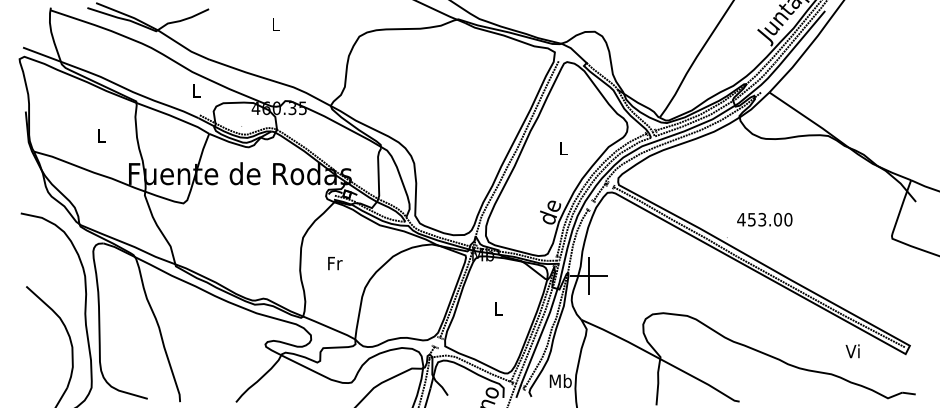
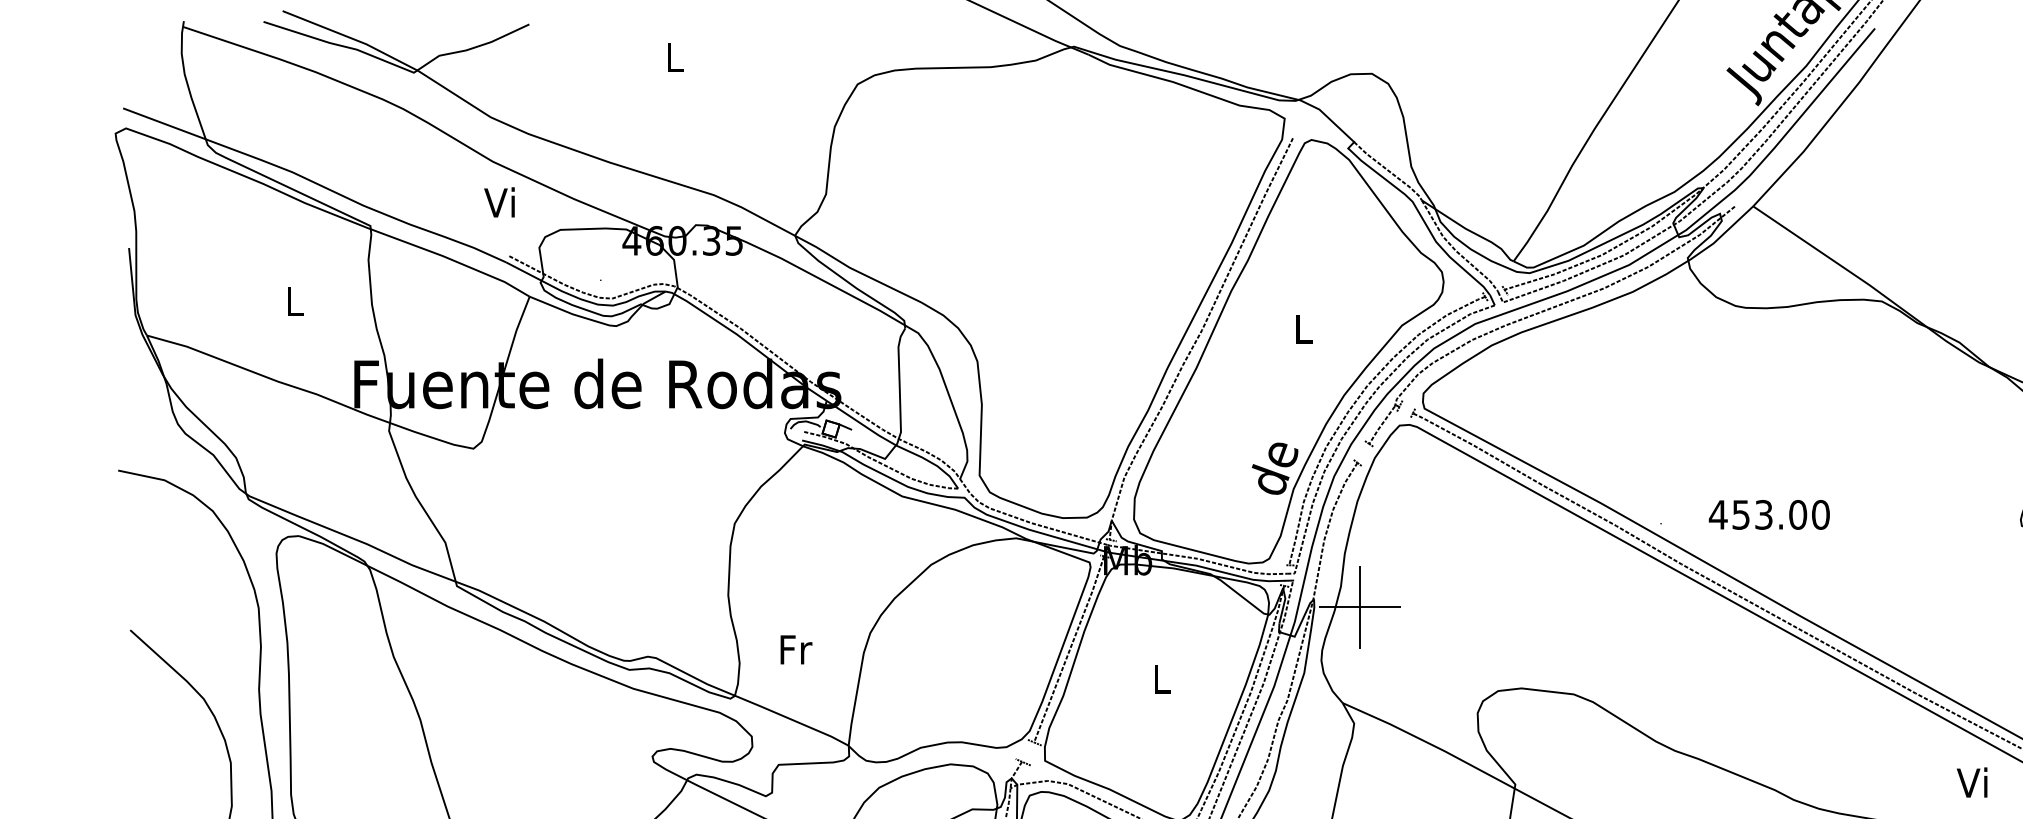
text: (195, 90) -> (499, 202), L -> Vi
text: (764, 219) -> (1768, 514), moved
text: (335, 263) -> (796, 649), moved
text: (852, 351) -> (1971, 783), moved

